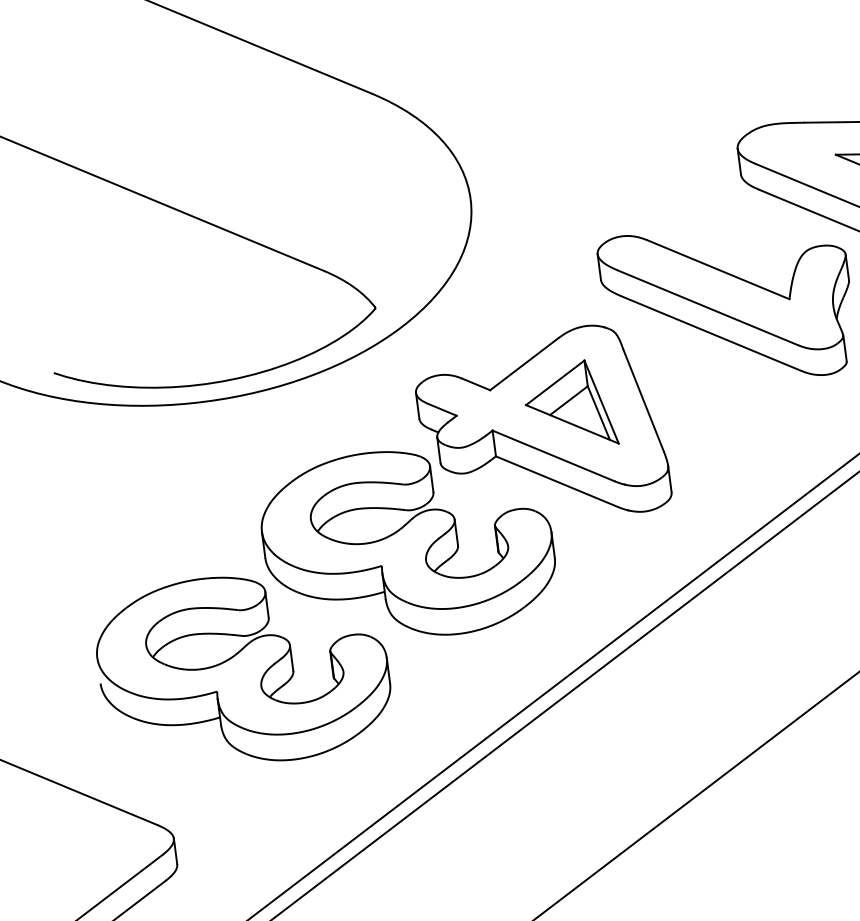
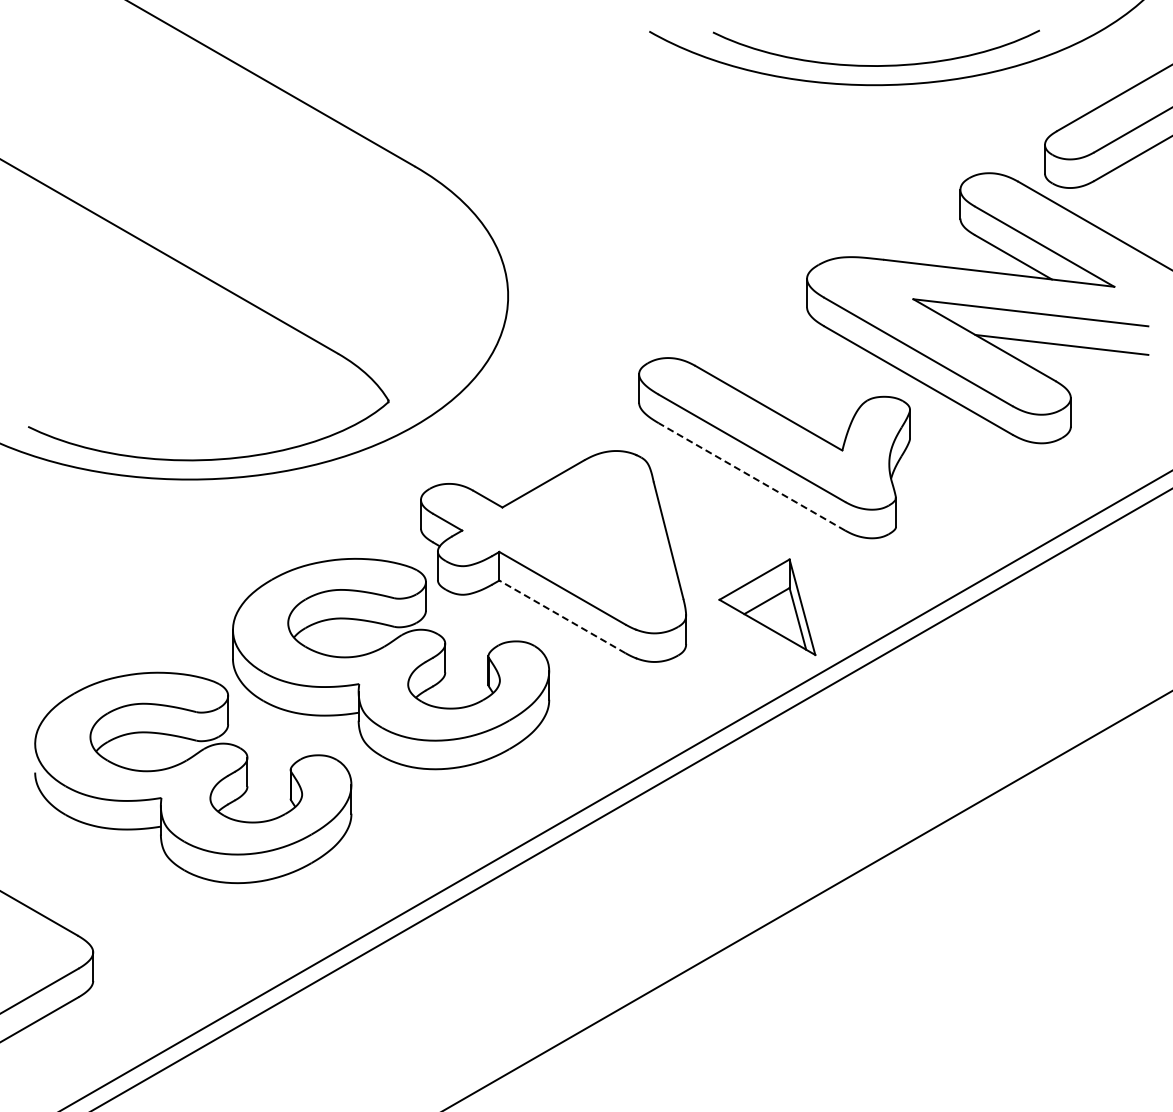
line: (710, 333) -> (751, 476), solid -> dashed
part: (570, 406) -> (767, 607), moved
line: (557, 481) -> (562, 616), solid -> dashed

